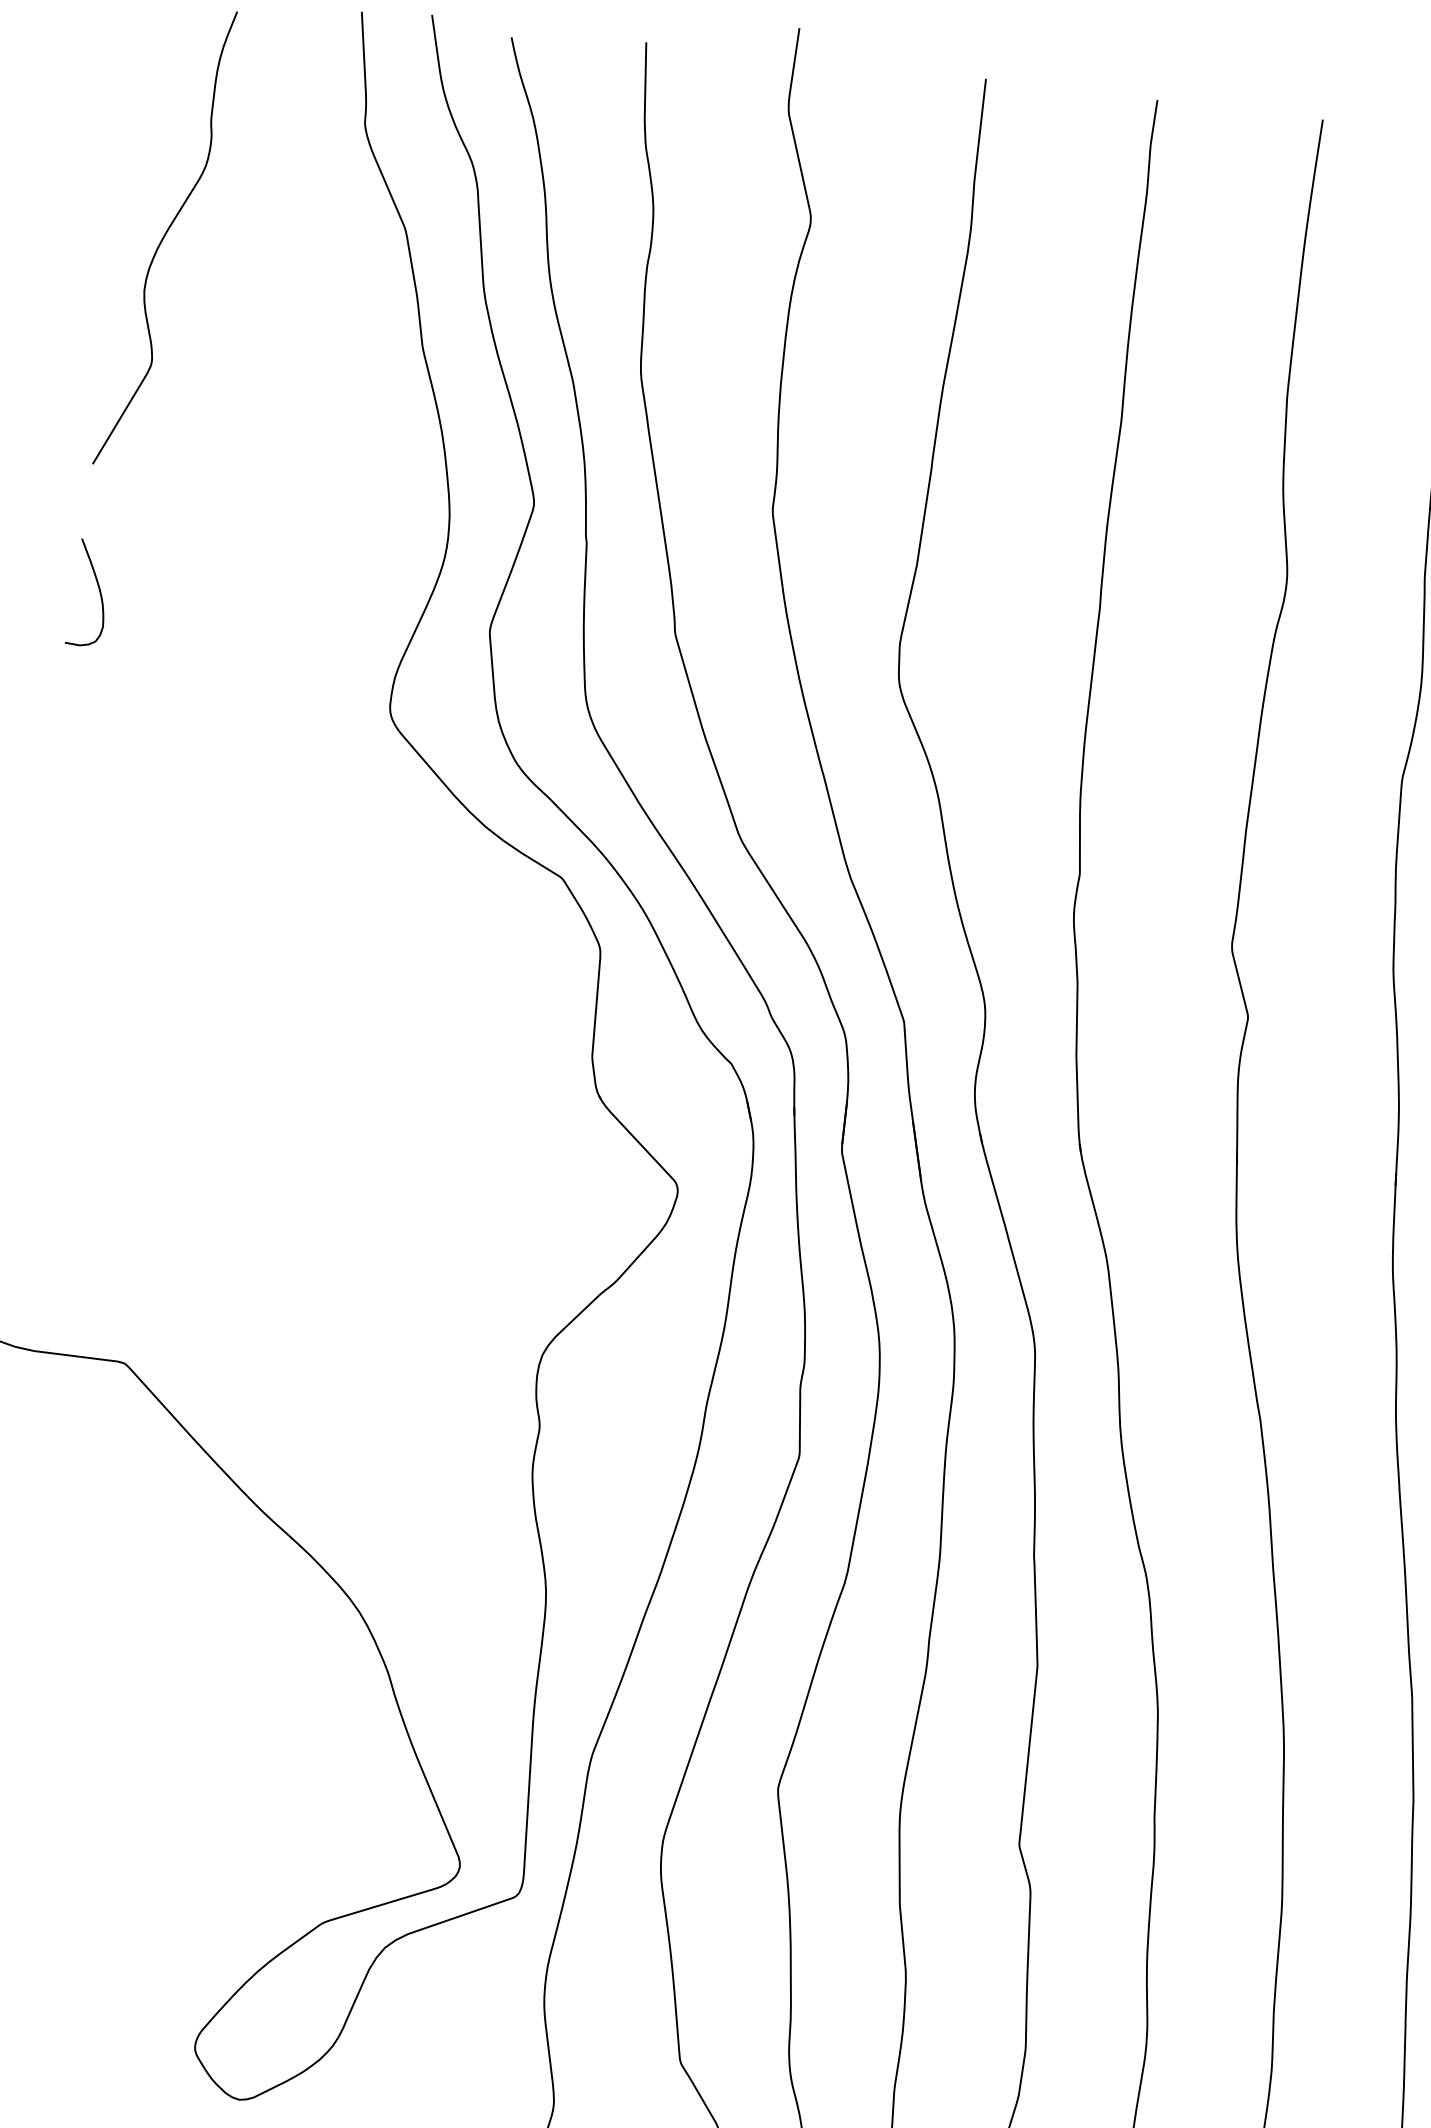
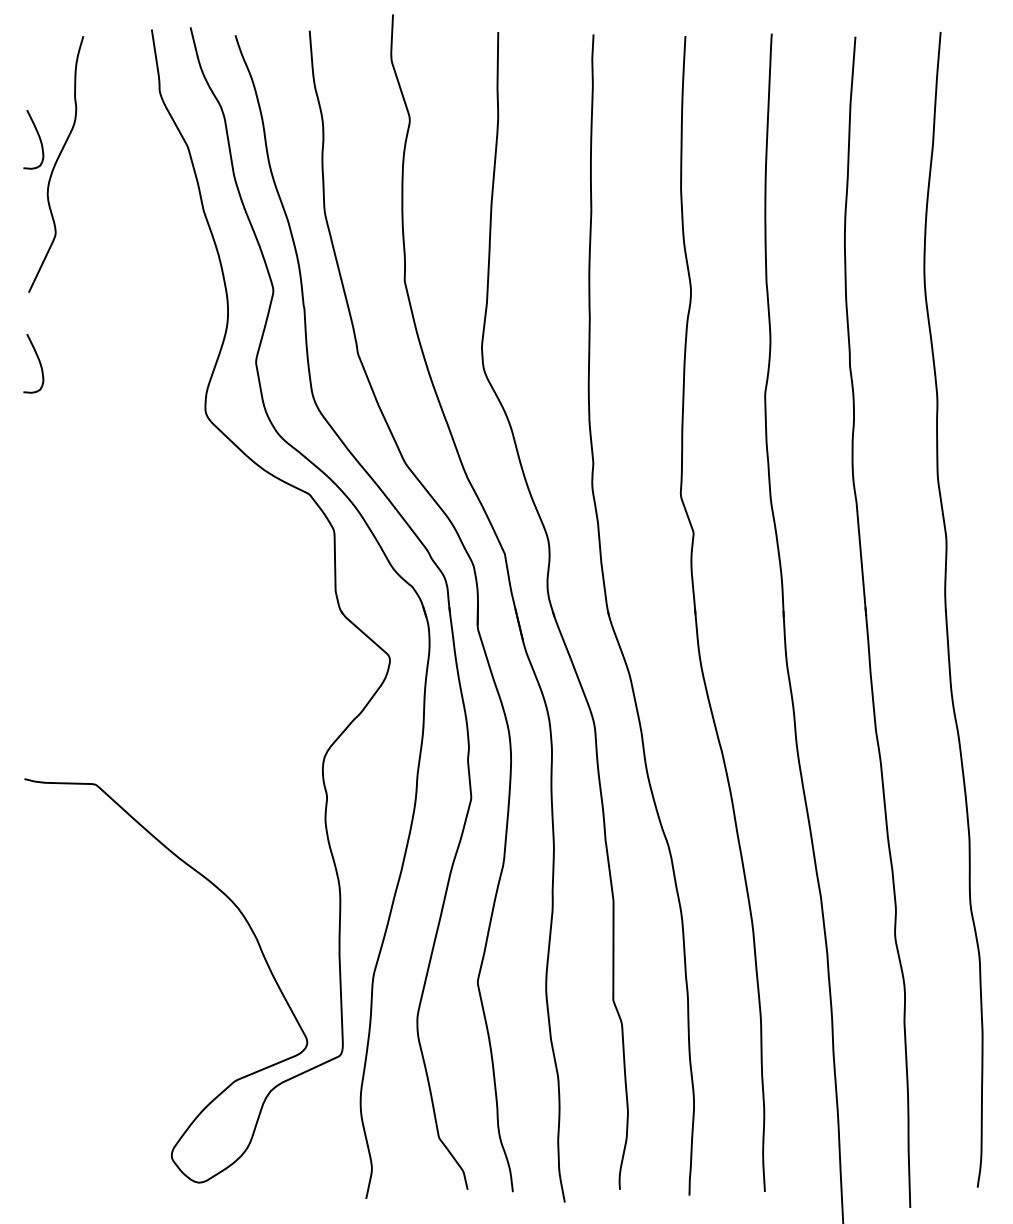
curve: (138, 186) -> (38, 137), added

